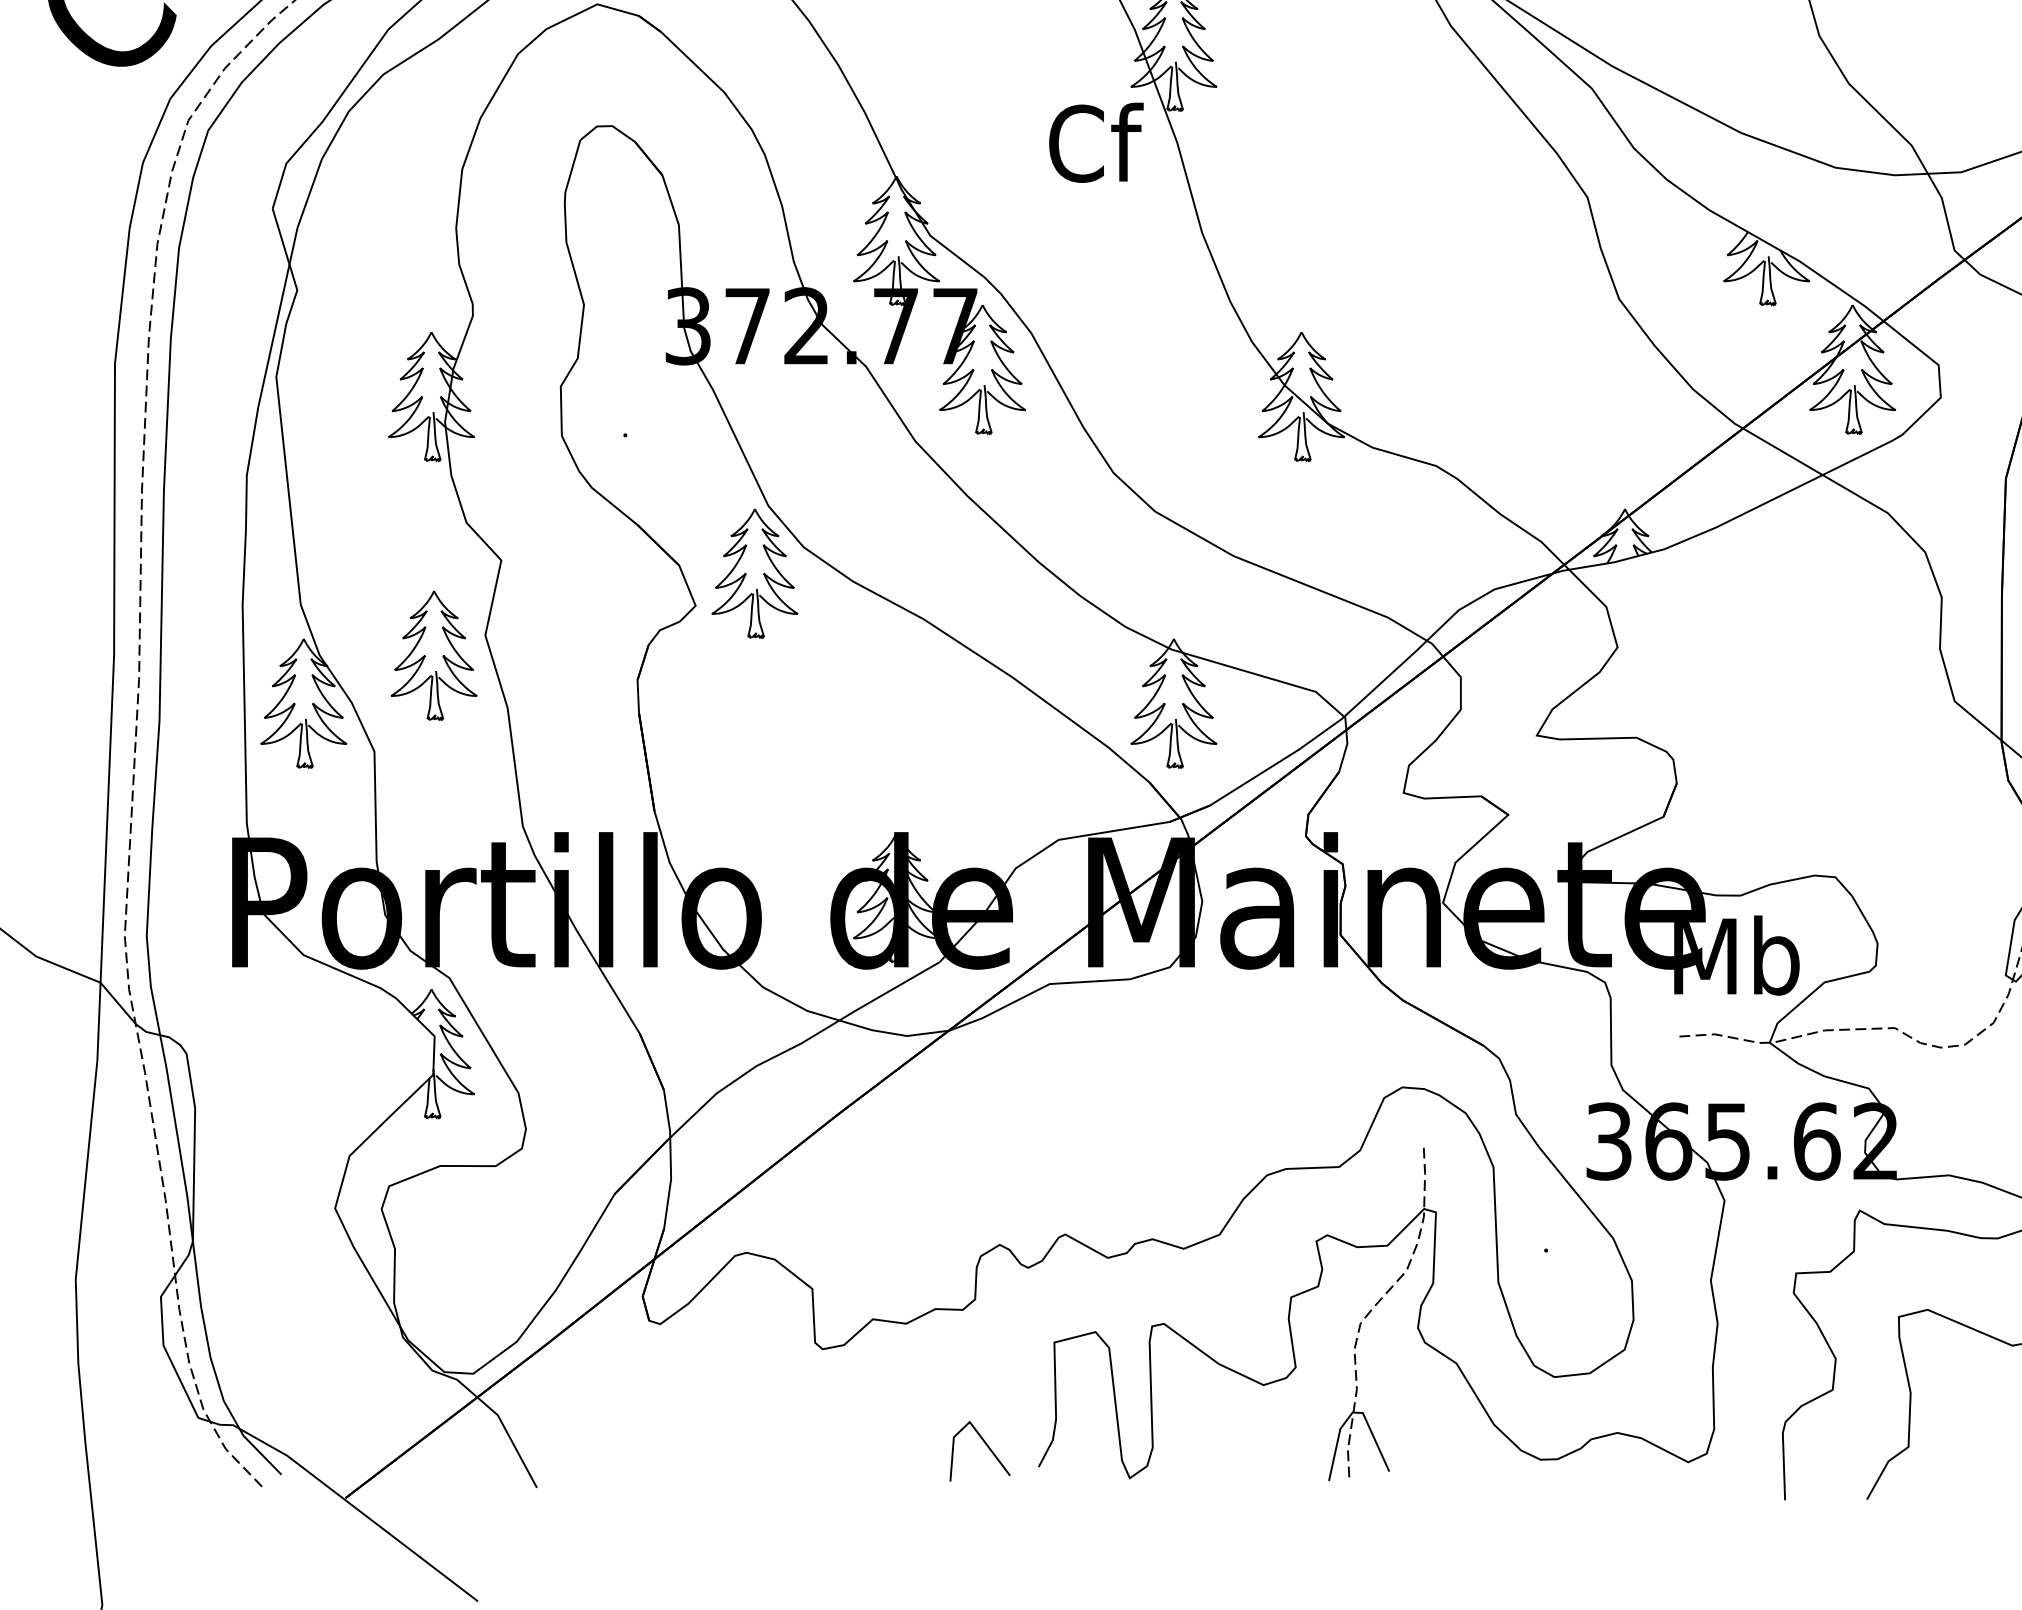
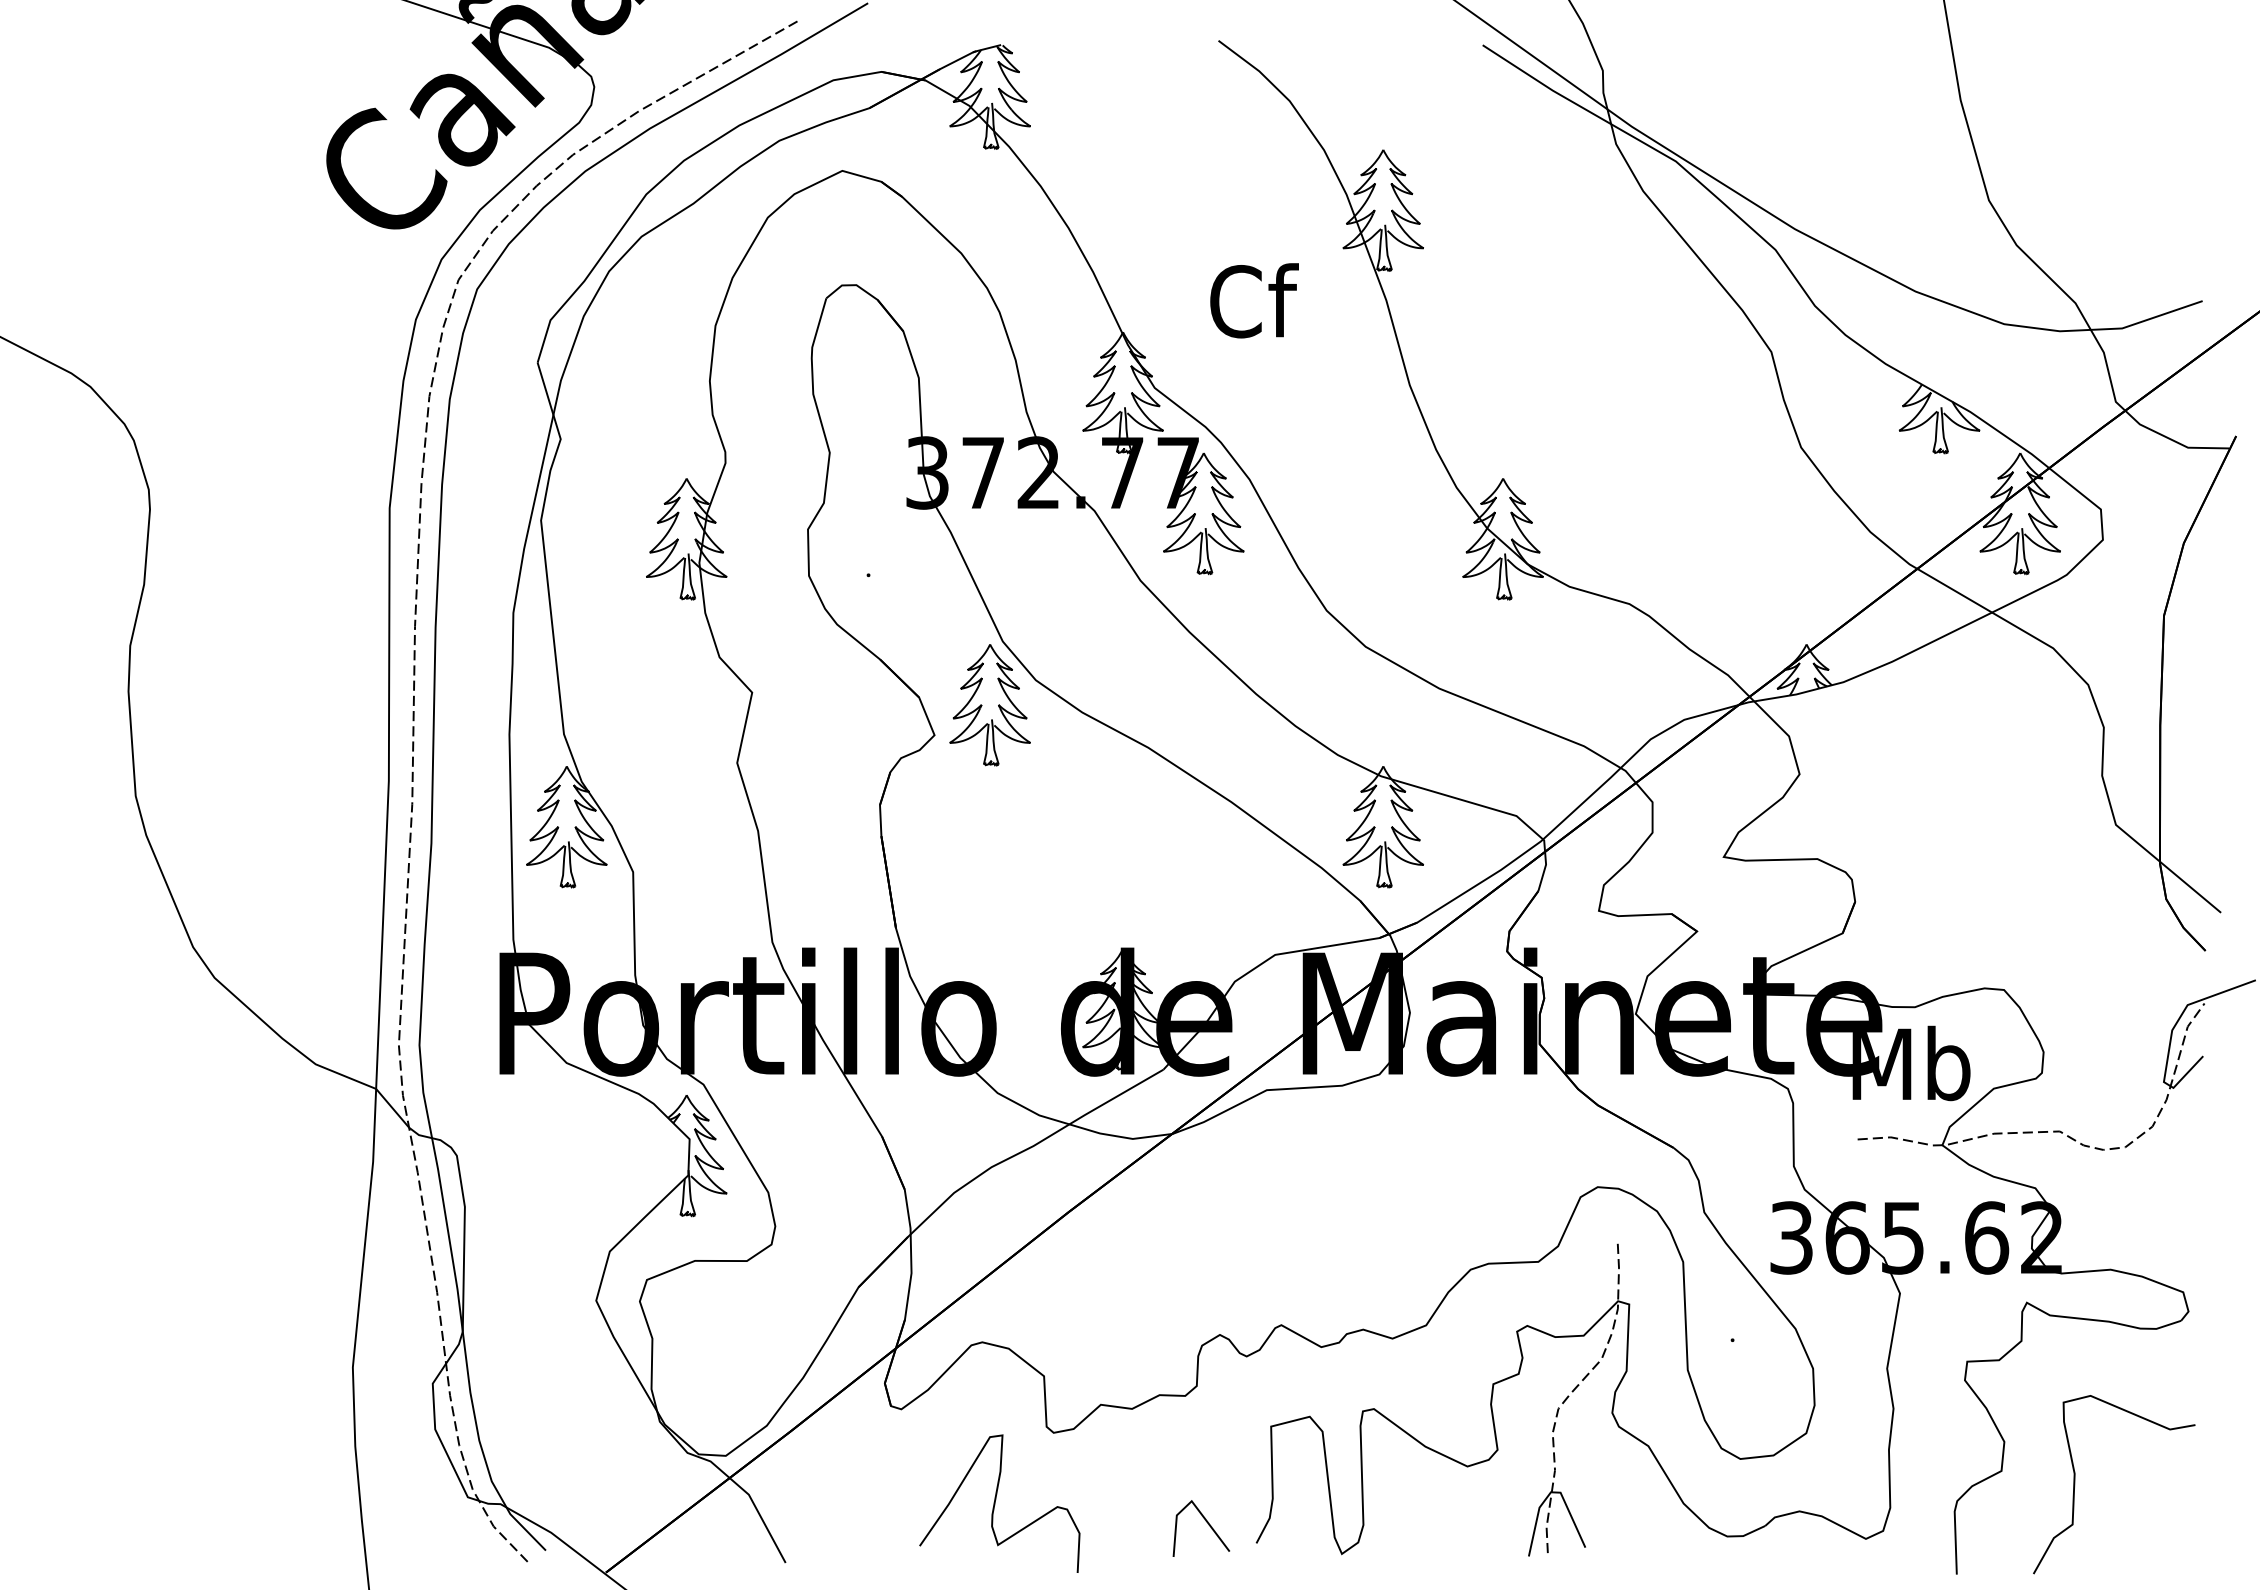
text: (1096, 142) -> (1254, 300), moved
part: (433, 656) -> (688, 782), removed
curve: (760, 1424) -> (995, 1503), added

